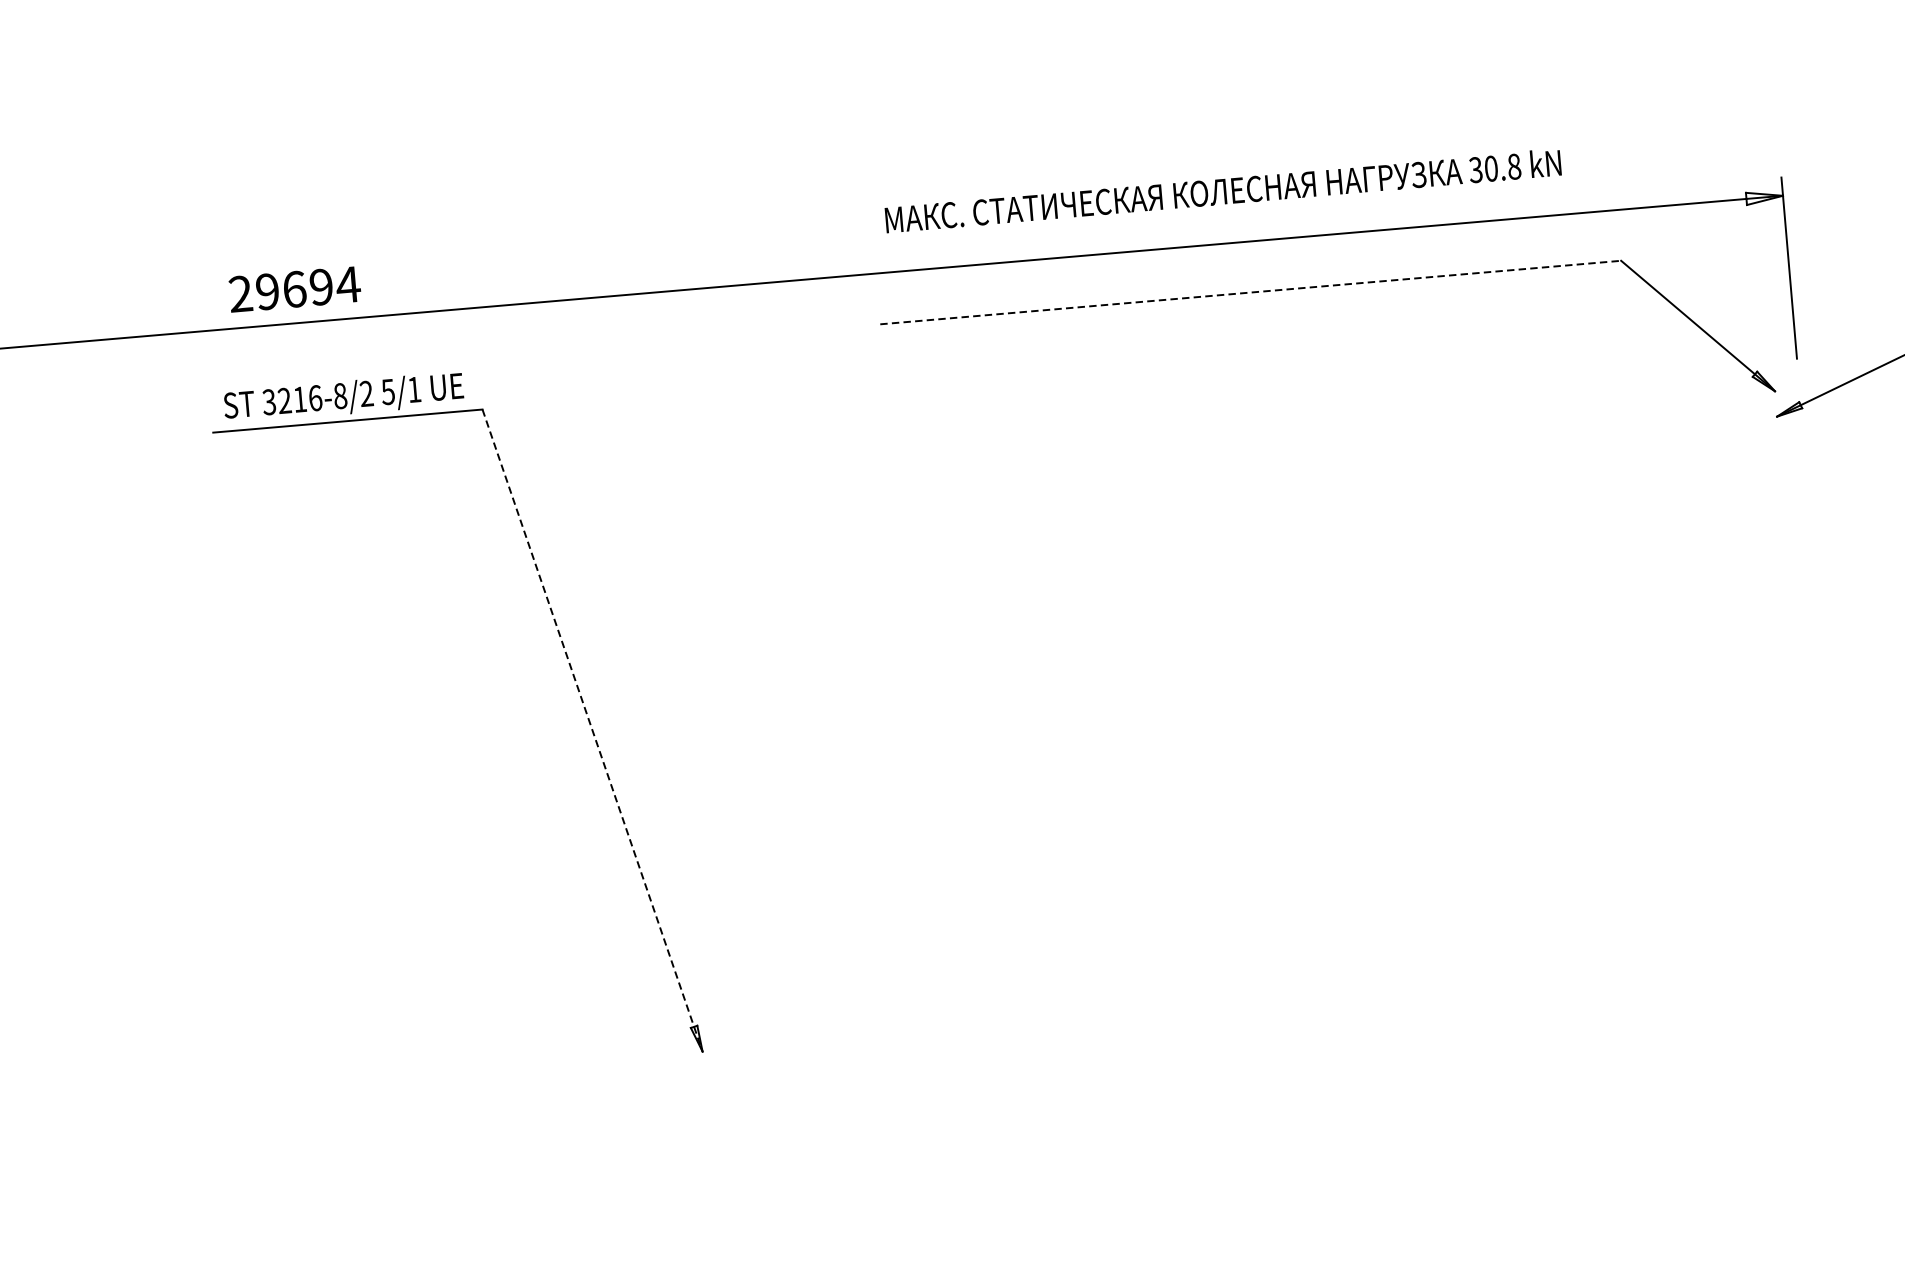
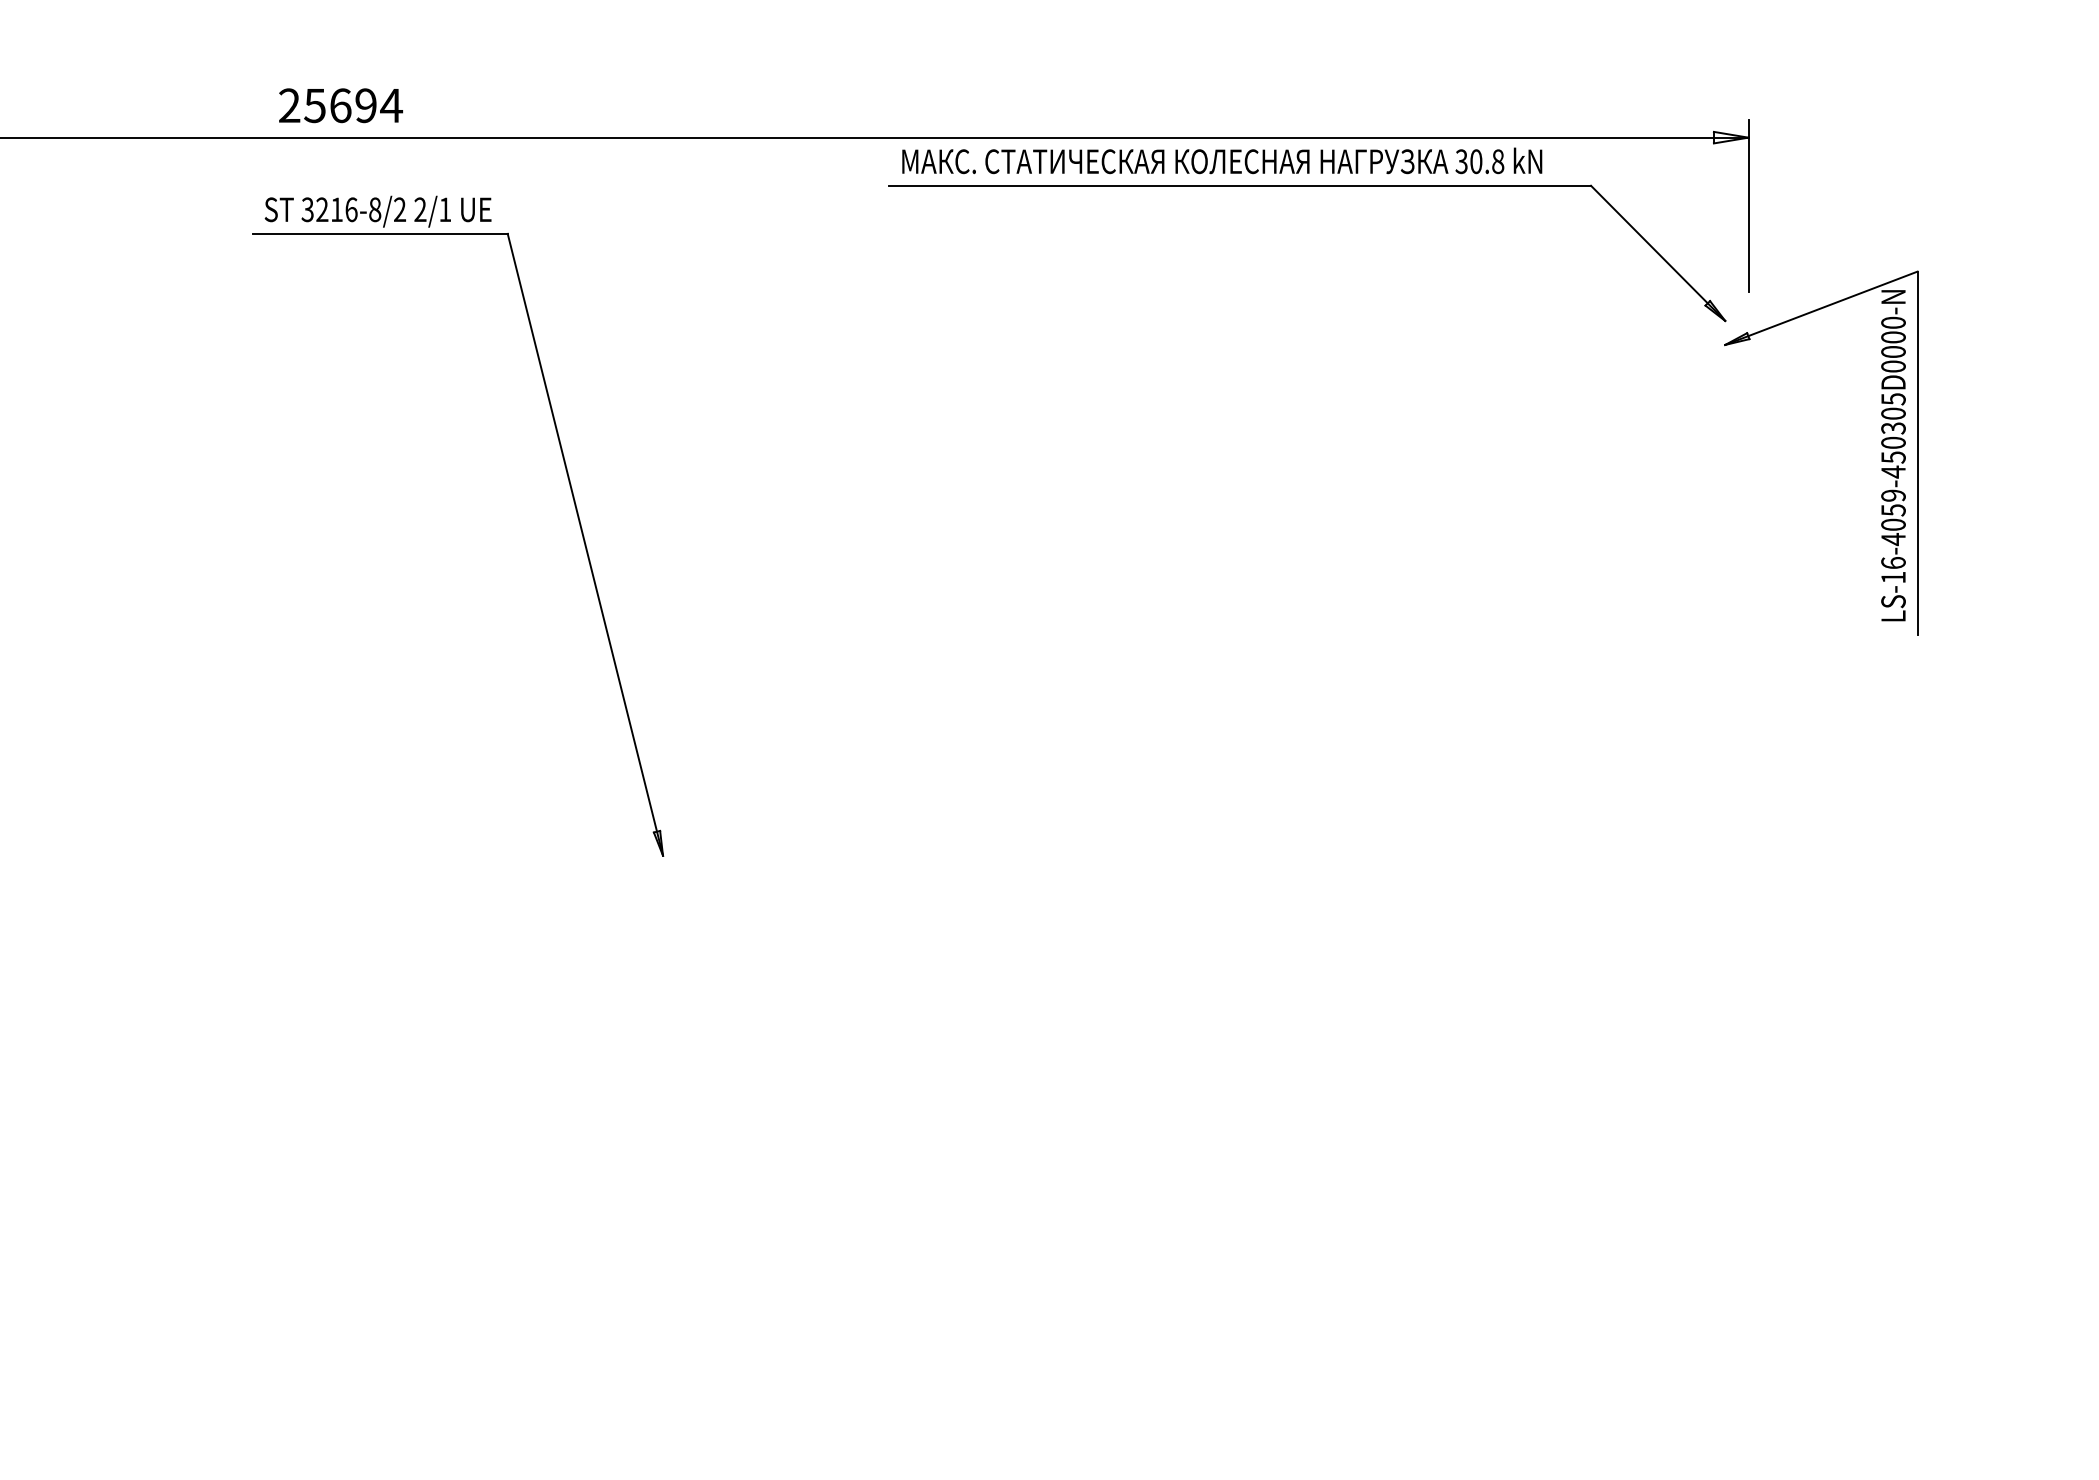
text: (1223, 190) -> (1222, 160), moved
text: (267, 291) -> (314, 105), 29694 -> 25694
line: (1251, 292) -> (1240, 185), dashed -> solid
text: (388, 391) -> (420, 209), 5/1 -> 2/1
line: (592, 731) -> (585, 545), dashed -> solid

